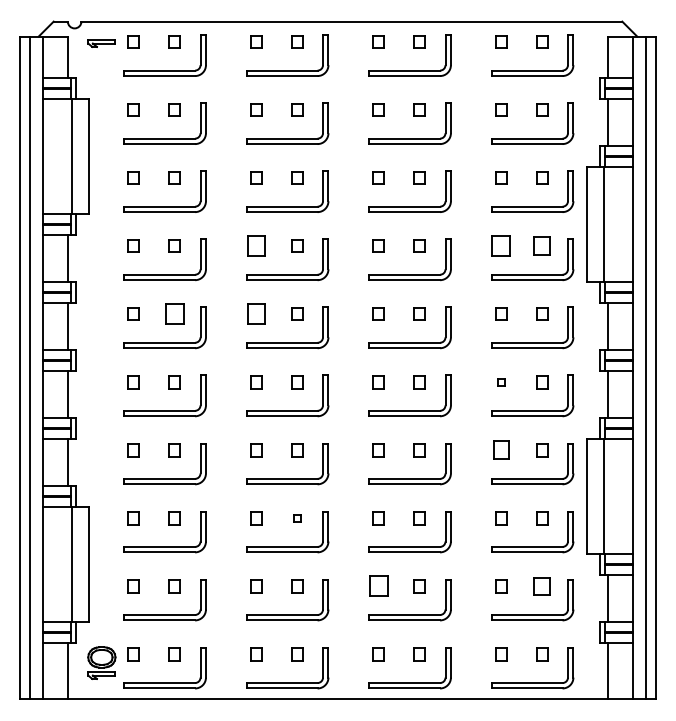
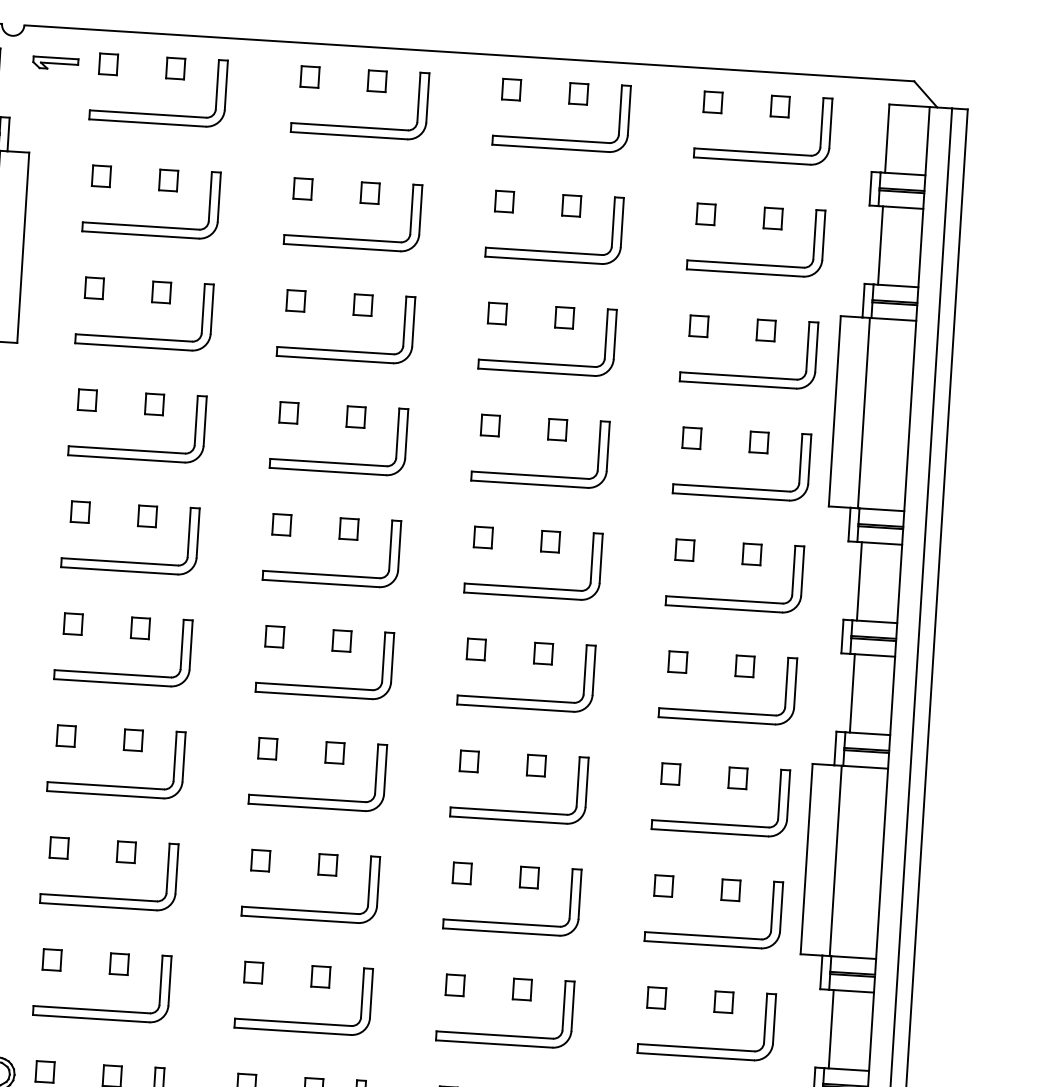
part: (256, 245) -> (289, 411), size x0.62
part: (501, 245) -> (692, 437), size x0.62
part: (542, 245) -> (759, 441), size x0.71
part: (174, 313) -> (147, 515), size x0.62
part: (256, 313) -> (282, 523), size x0.62
part: (501, 382) -> (678, 662), size x1.67
part: (501, 450) -> (671, 774), size x0.71
part: (297, 518) -> (328, 865), size x1.67
part: (378, 586) -> (454, 985), size x0.62
part: (542, 586) -> (724, 1002), size x0.71

